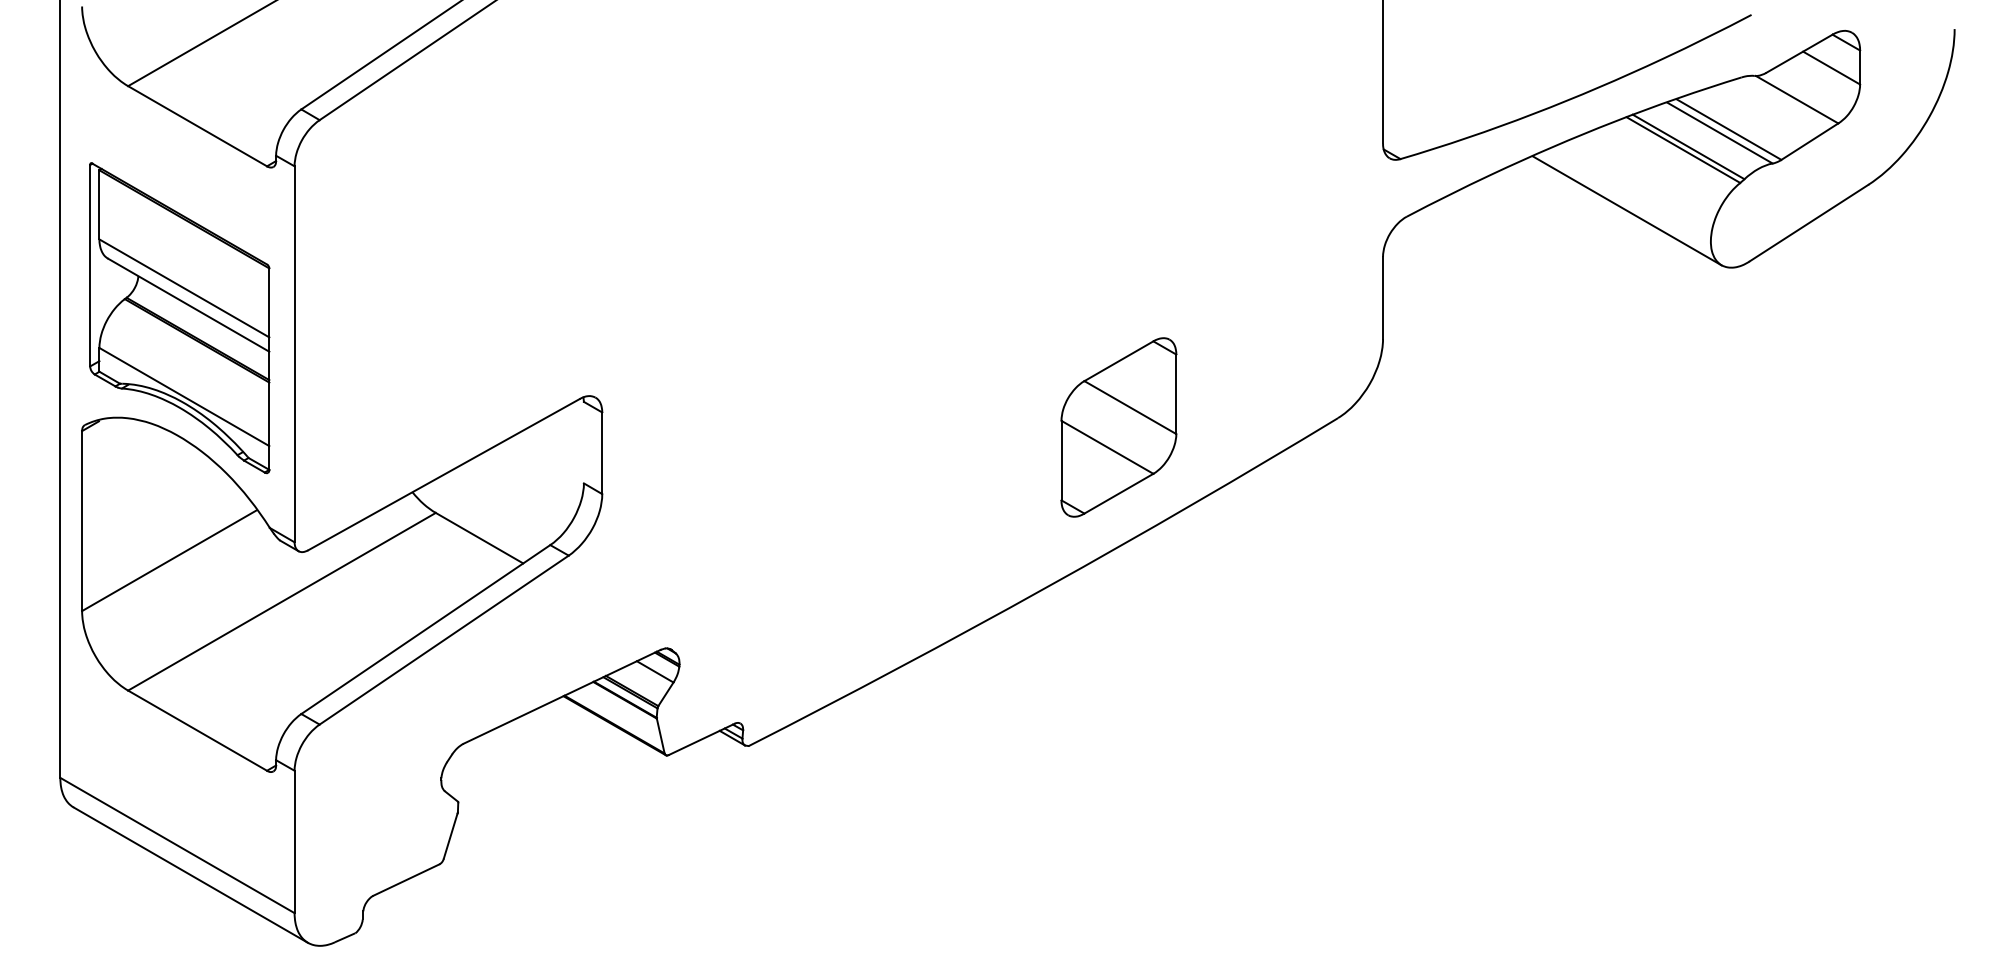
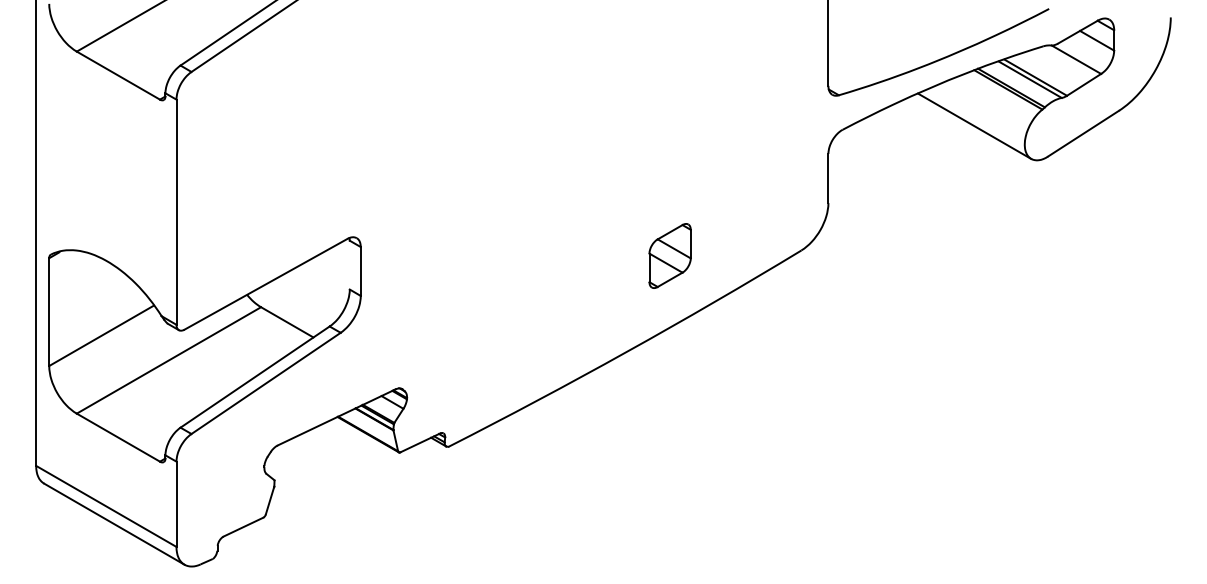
part: (179, 318) -> (107, 190), removed
part: (1117, 426) -> (669, 255), size x0.6

